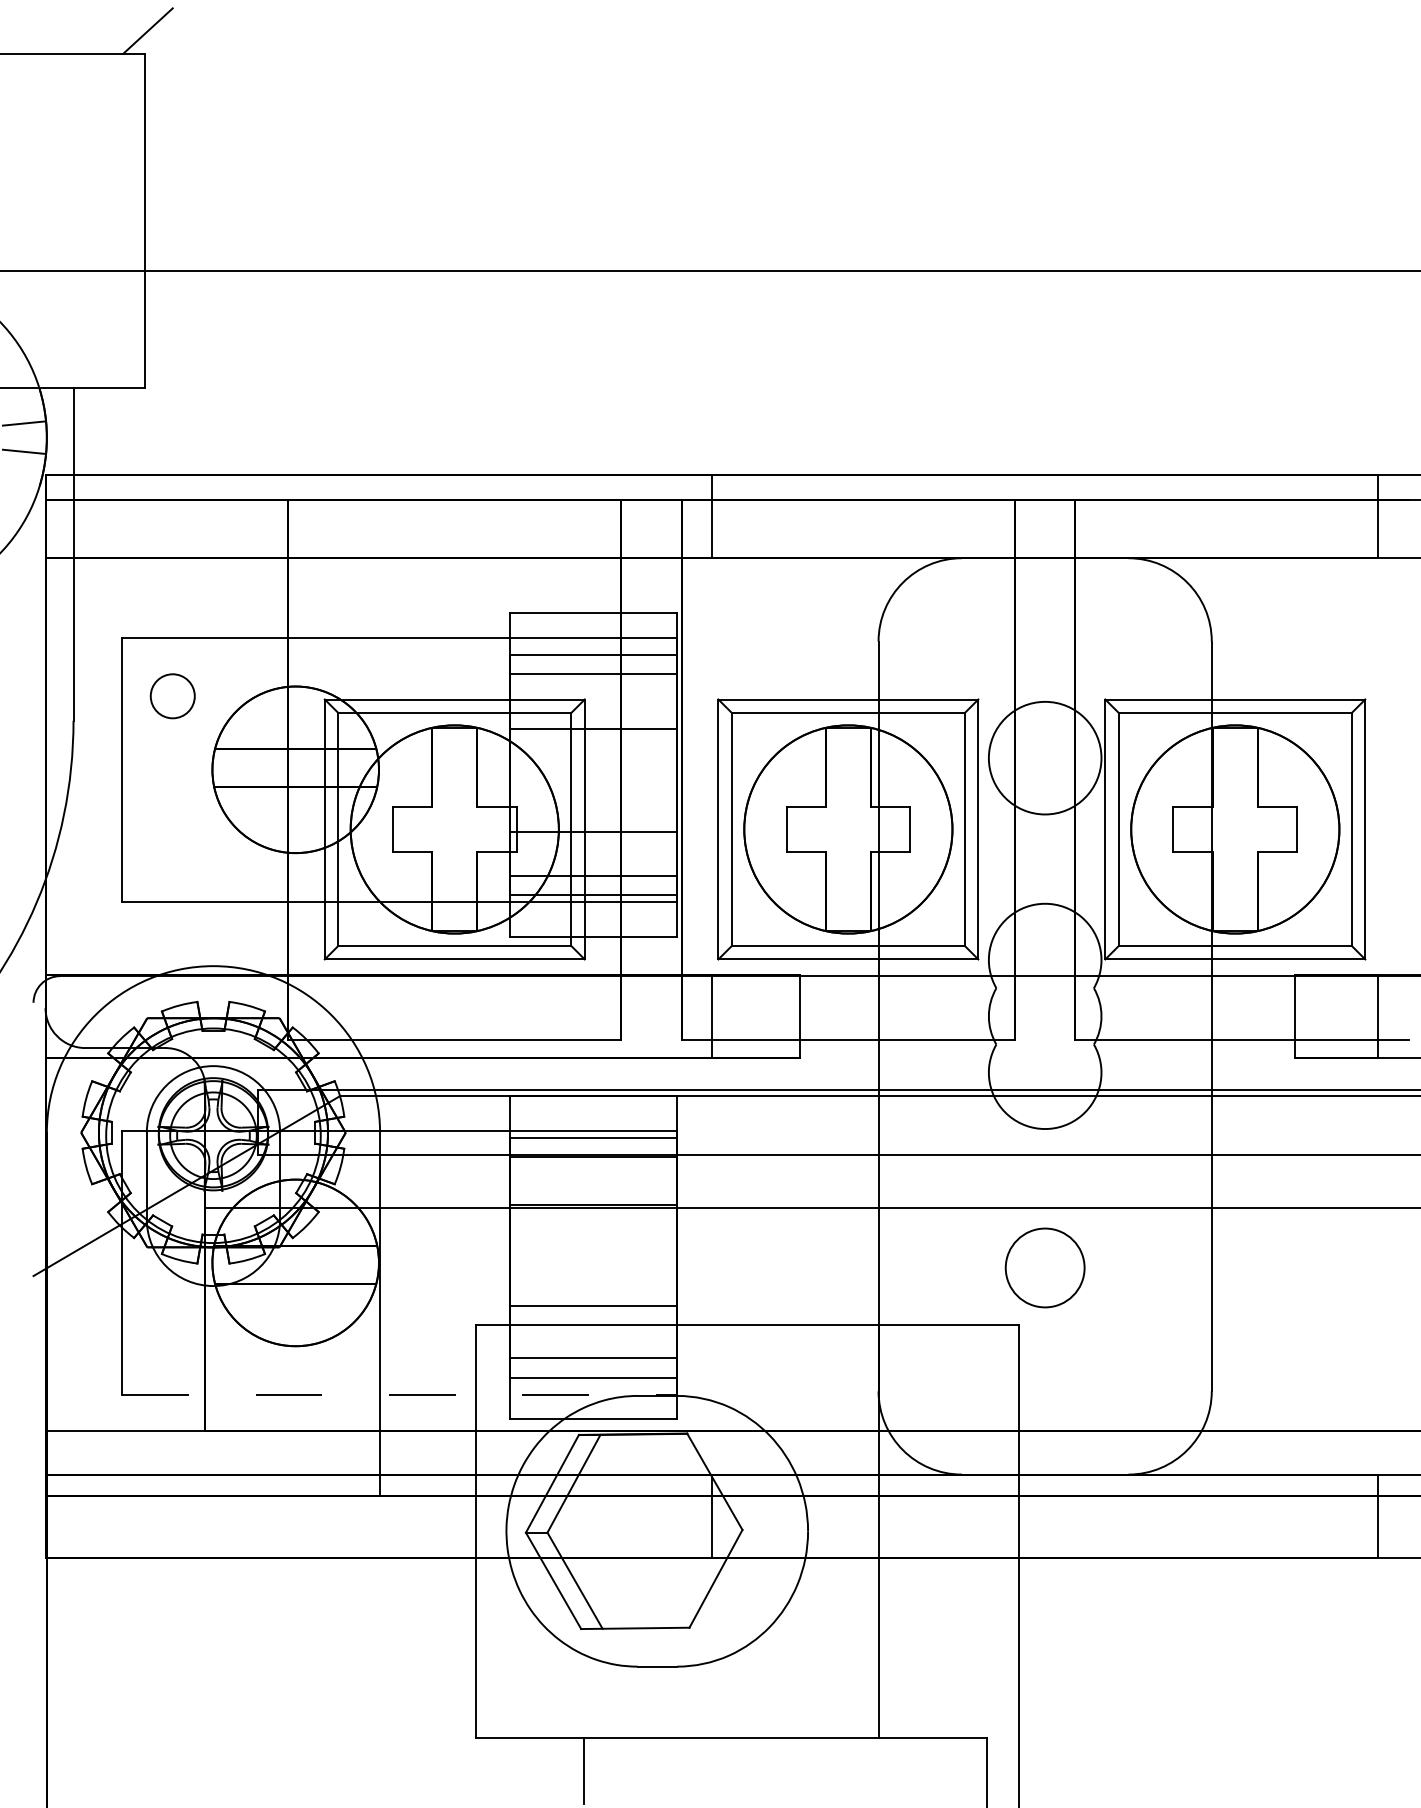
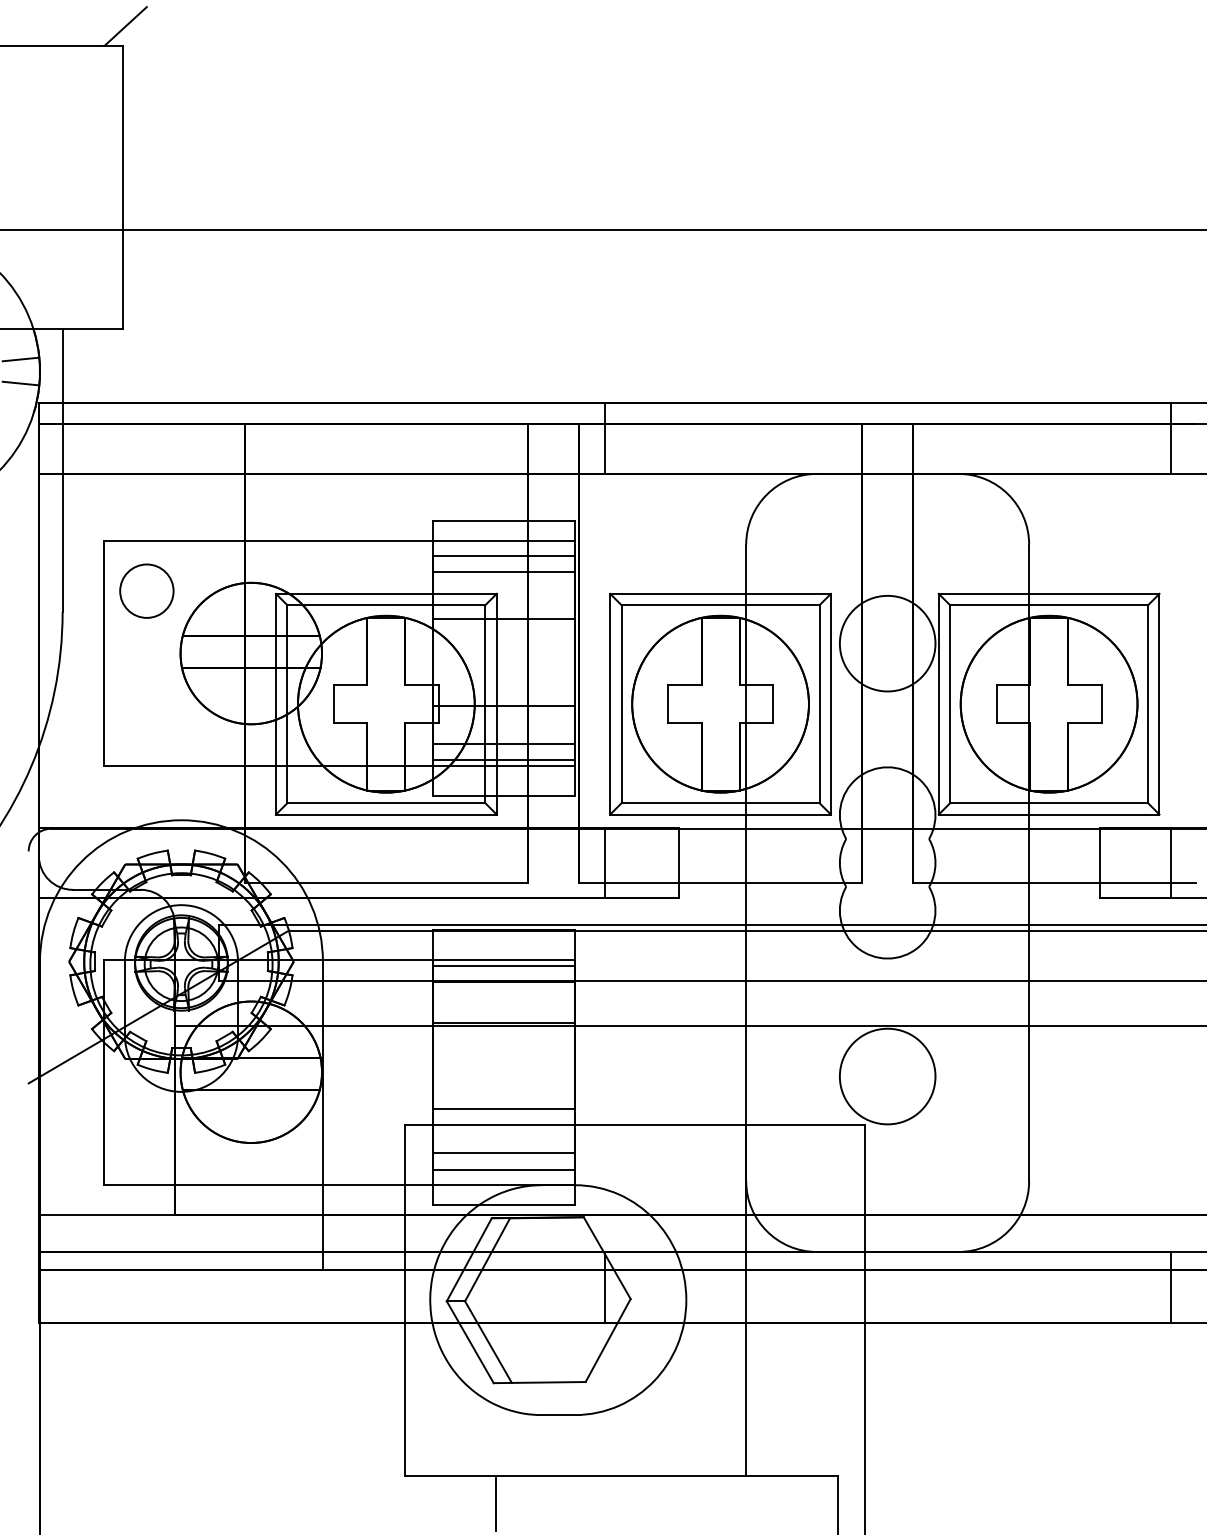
circle: (172, 695) -> (146, 590), size x1.43
circle: (1044, 1267) -> (887, 1076), size x1.43
line: (399, 1395) -> (339, 1184), dashed -> solid

